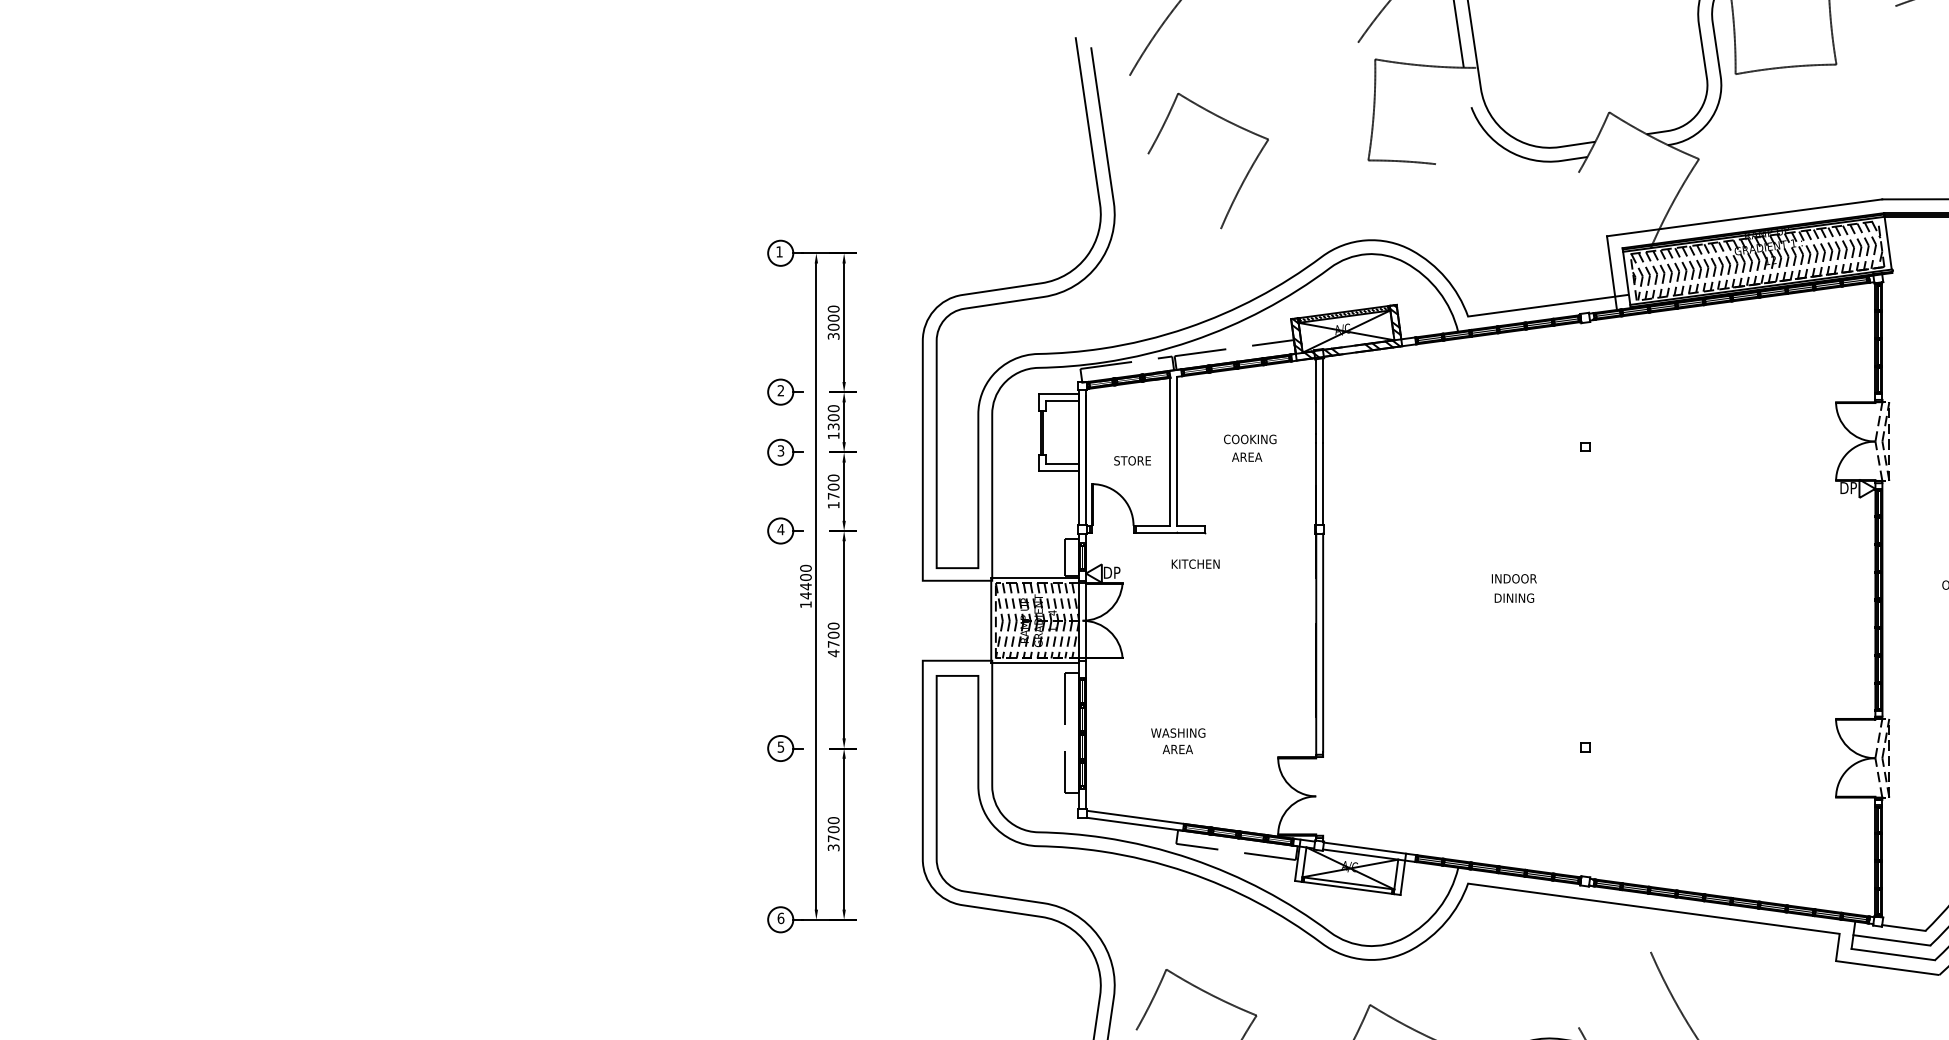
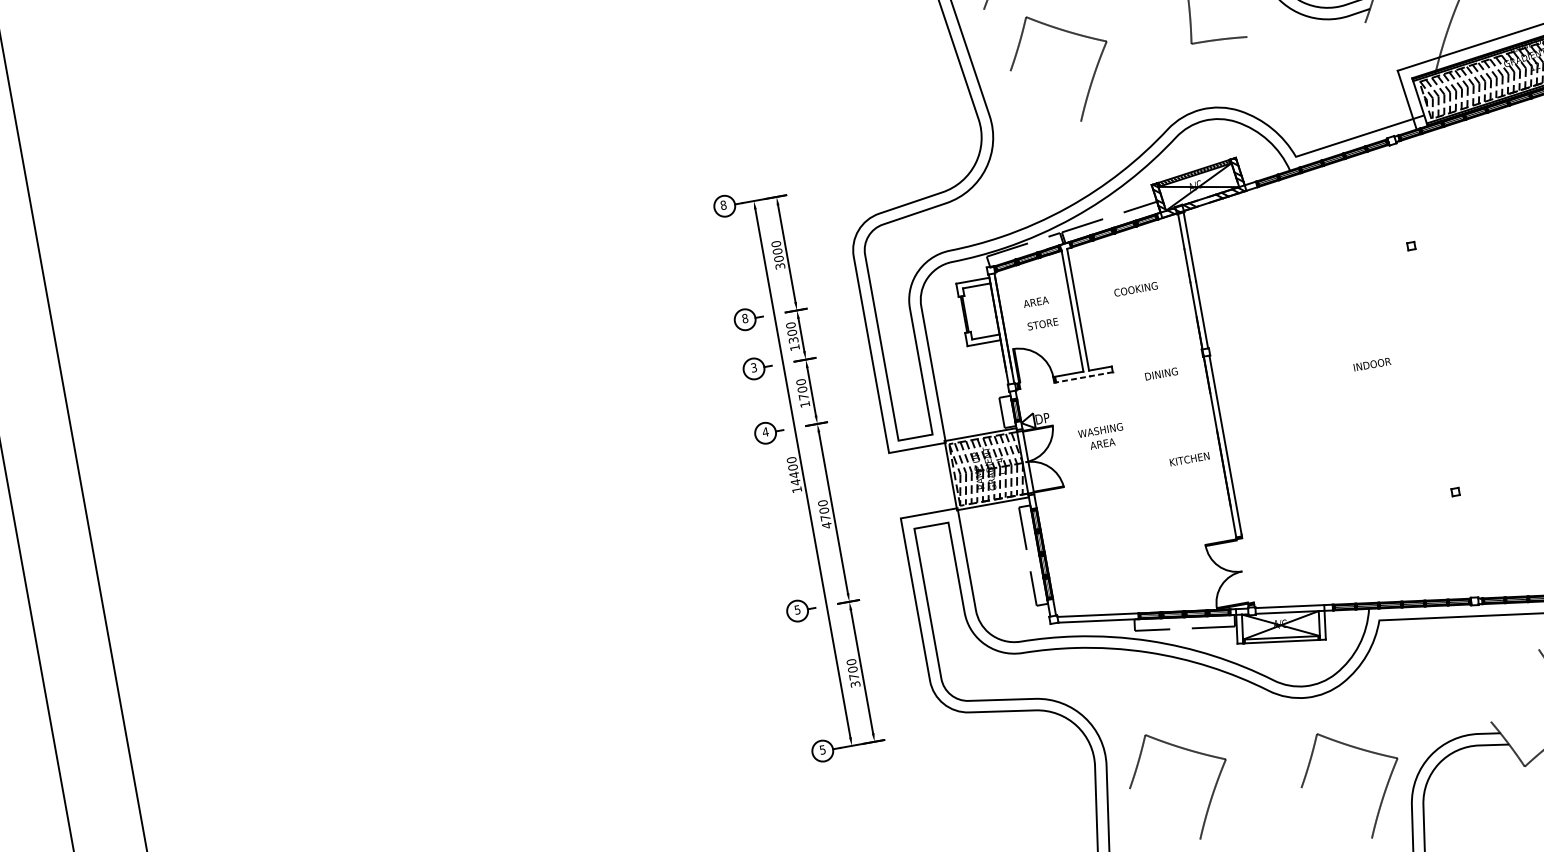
text: (779, 251) -> (723, 204), 1 -> 8
text: (780, 390) -> (744, 318), 2 -> 8
text: (1247, 456) -> (1036, 301), moved
line: (1169, 532) -> (1083, 377), solid -> dashed
text: (1195, 563) -> (1189, 458), moved
text: (1514, 597) -> (1161, 373), moved
text: (1178, 741) -> (1102, 437), moved
text: (780, 918) -> (822, 750), 6 -> 5

